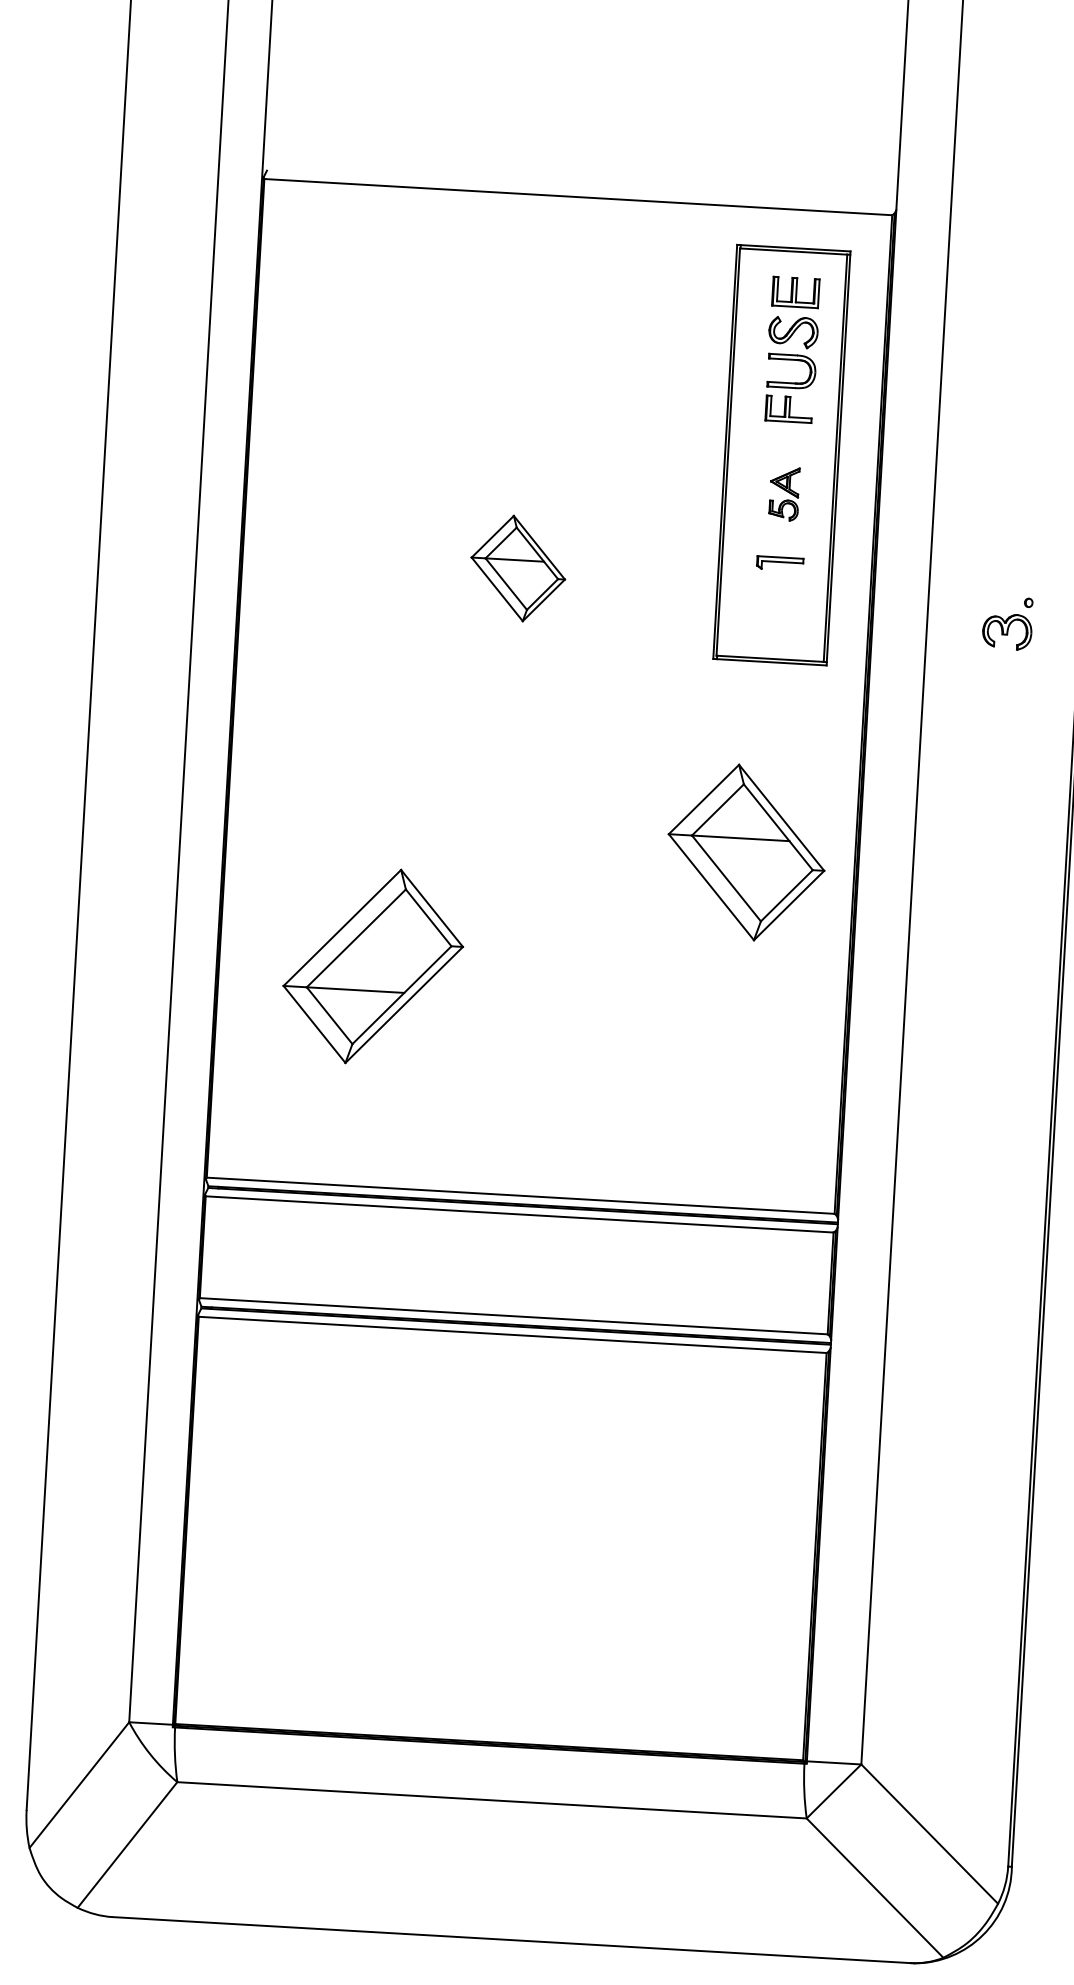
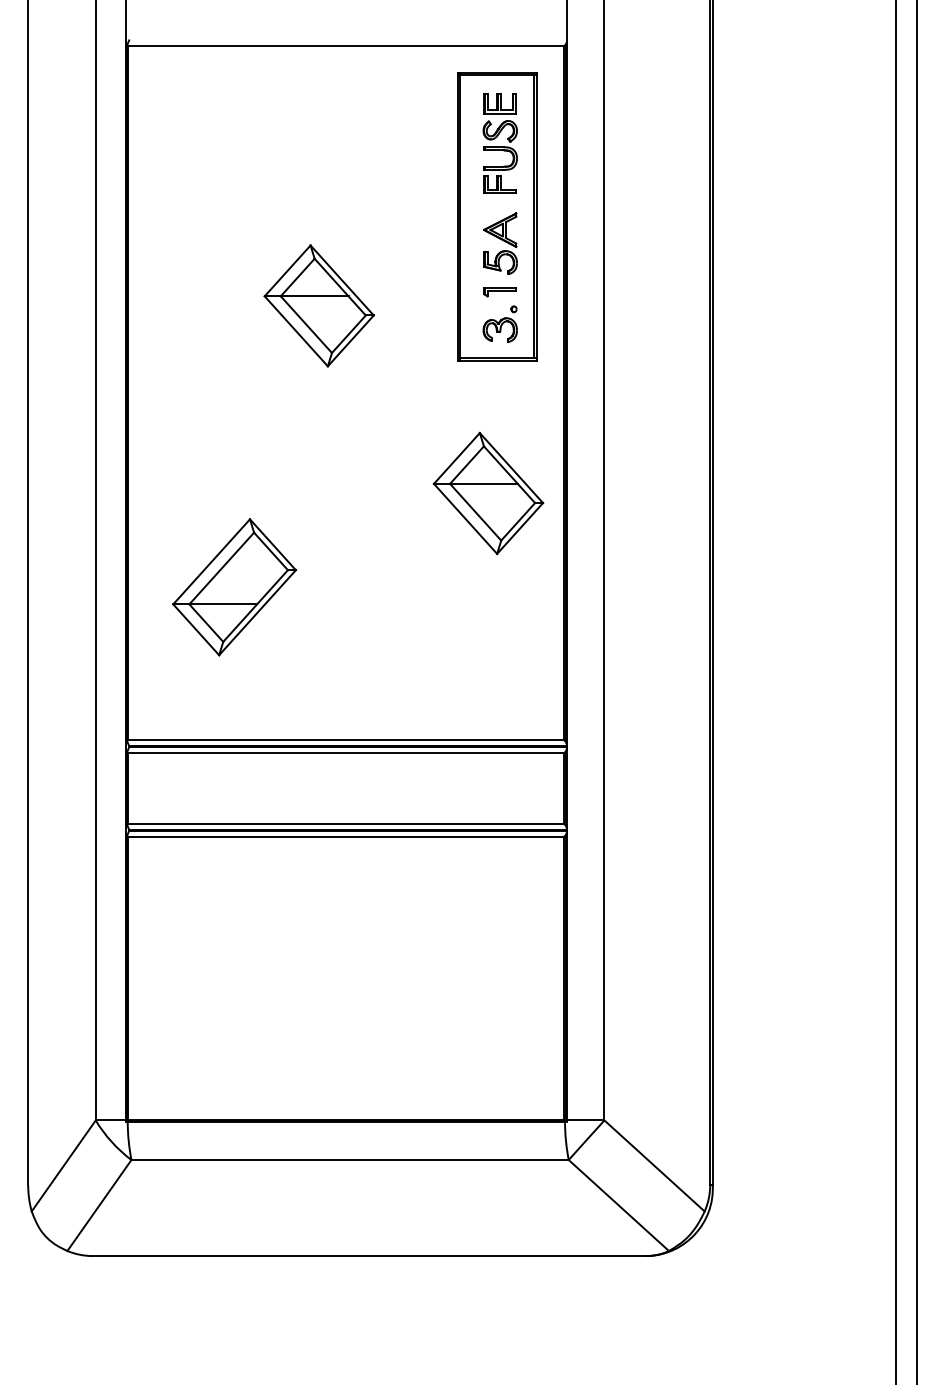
part: (784, 493) -> (500, 243), size x1.67
part: (517, 567) -> (318, 305), size x1.67
part: (1006, 622) -> (499, 323), moved

